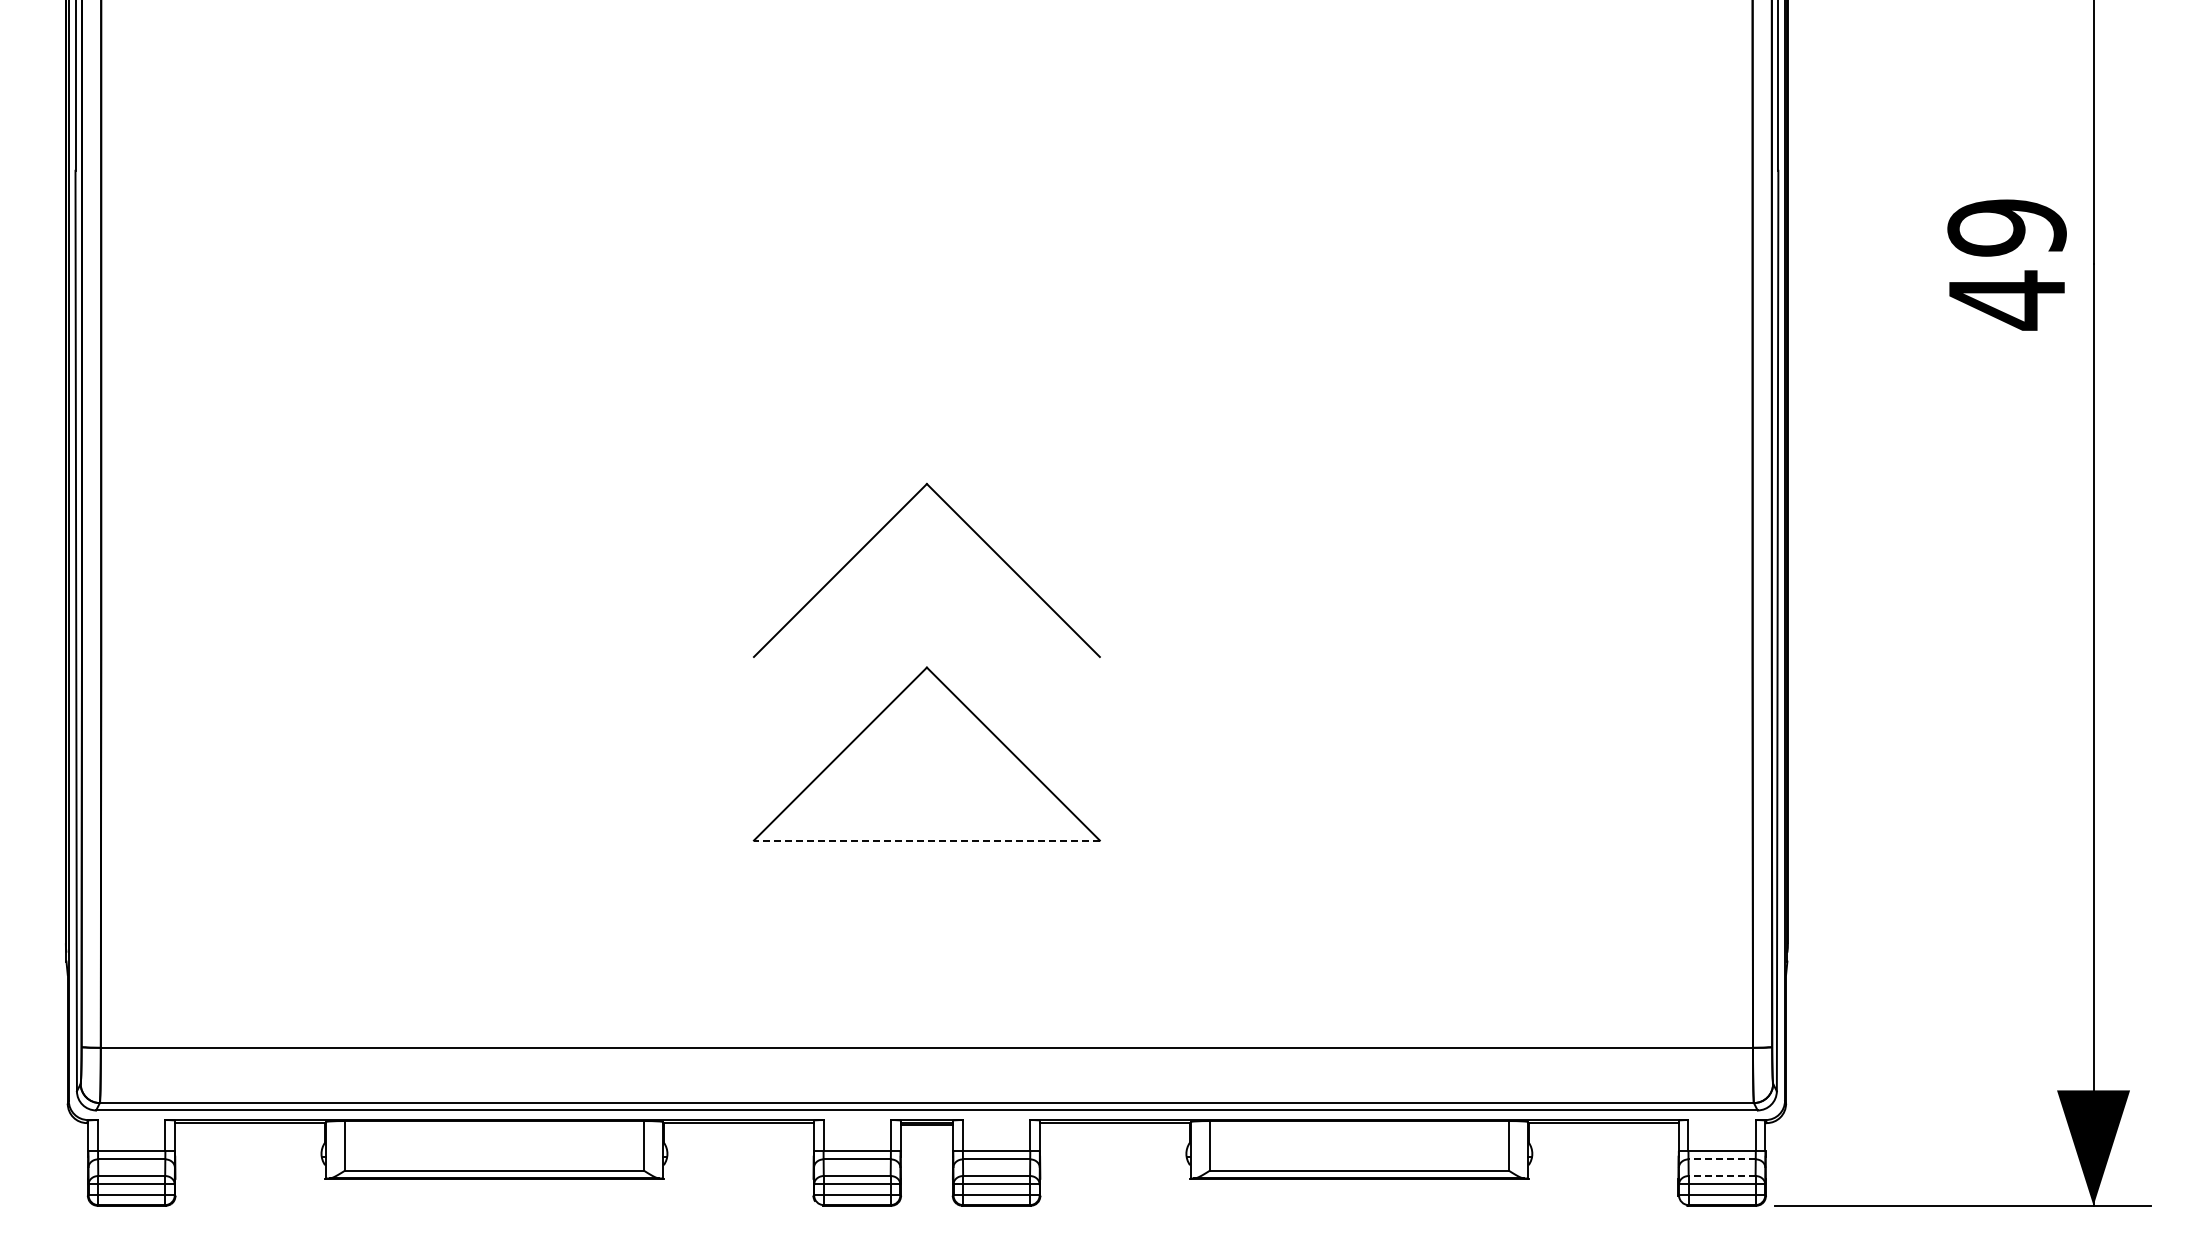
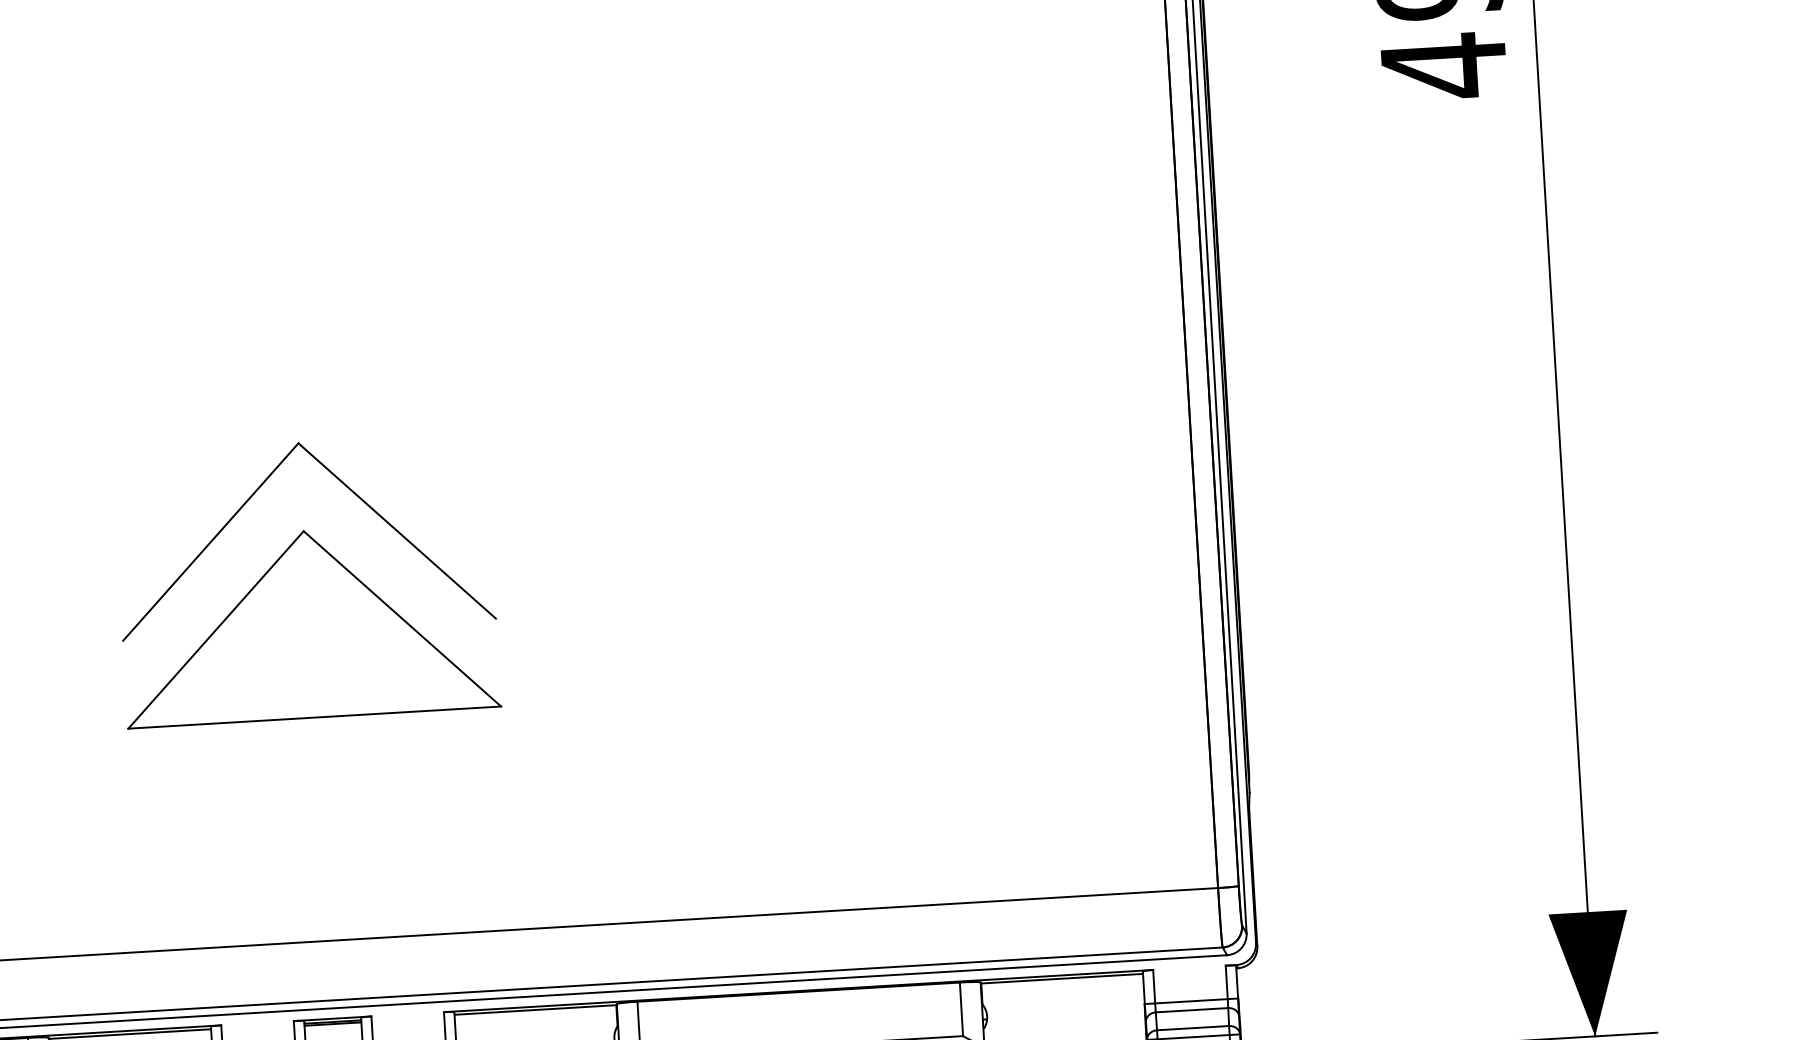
part: (884, 527) -> (255, 492), moved
line: (926, 840) -> (314, 717), dashed -> solid
line: (1722, 1159) -> (1192, 1010), dashed -> solid
line: (1721, 1176) -> (1192, 1028), dashed -> solid

